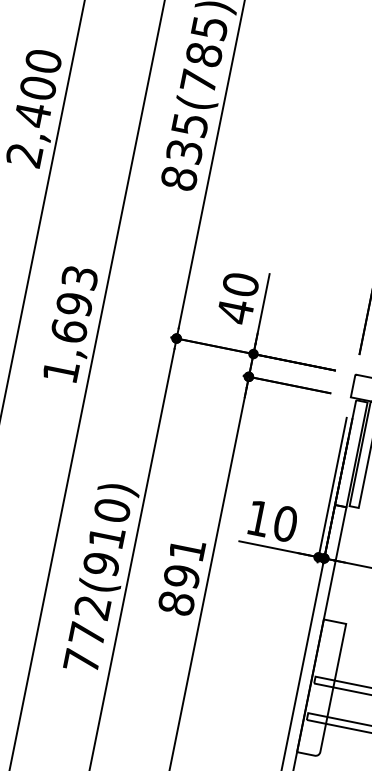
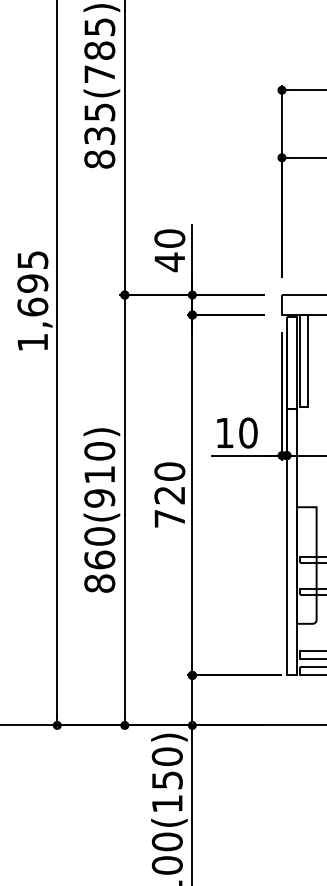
text: (79, 276) -> (32, 259), 1,693 -> 1,695
text: (181, 575) -> (169, 494), 891 -> 720
text: (87, 633) -> (99, 559), 772(910) -> 860(910)

